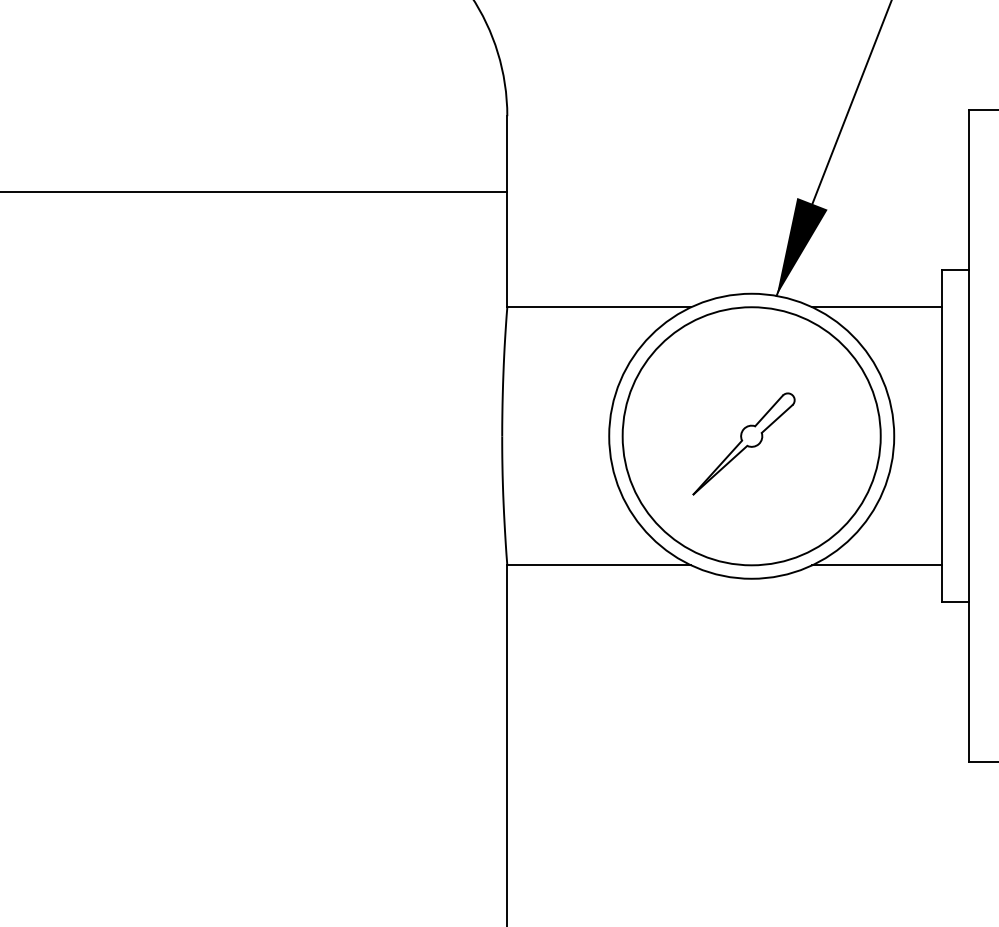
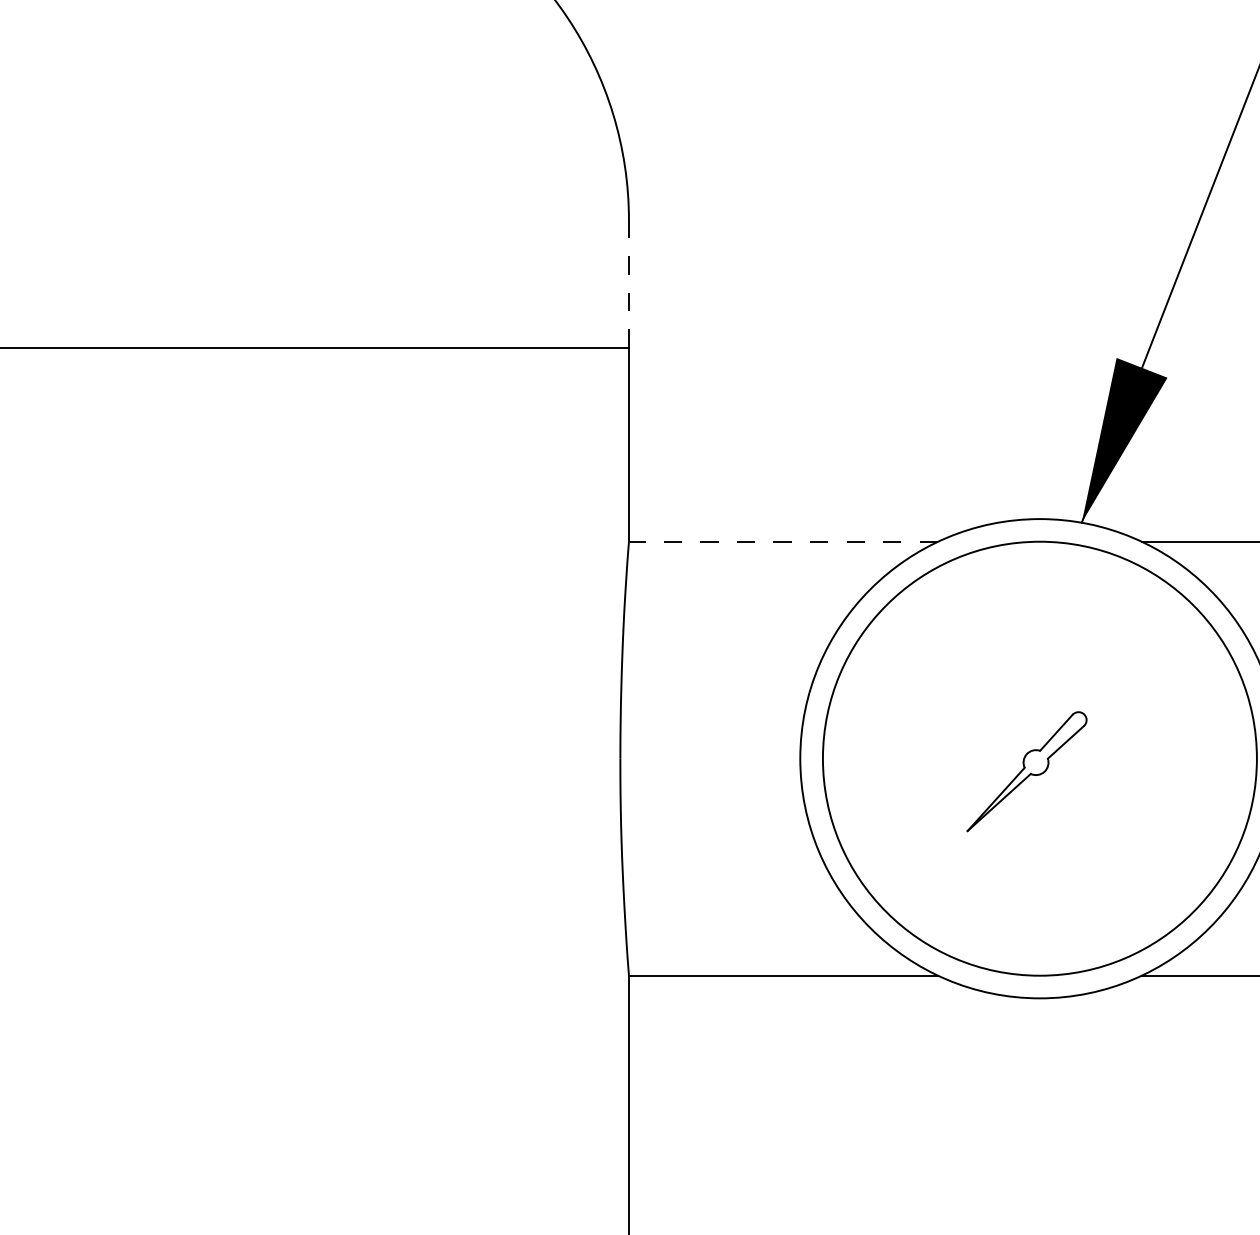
line: (507, 154) -> (629, 284), solid -> dashed
line: (599, 307) -> (783, 542), solid -> dashed
part: (743, 443) -> (1026, 770), size x0.7

